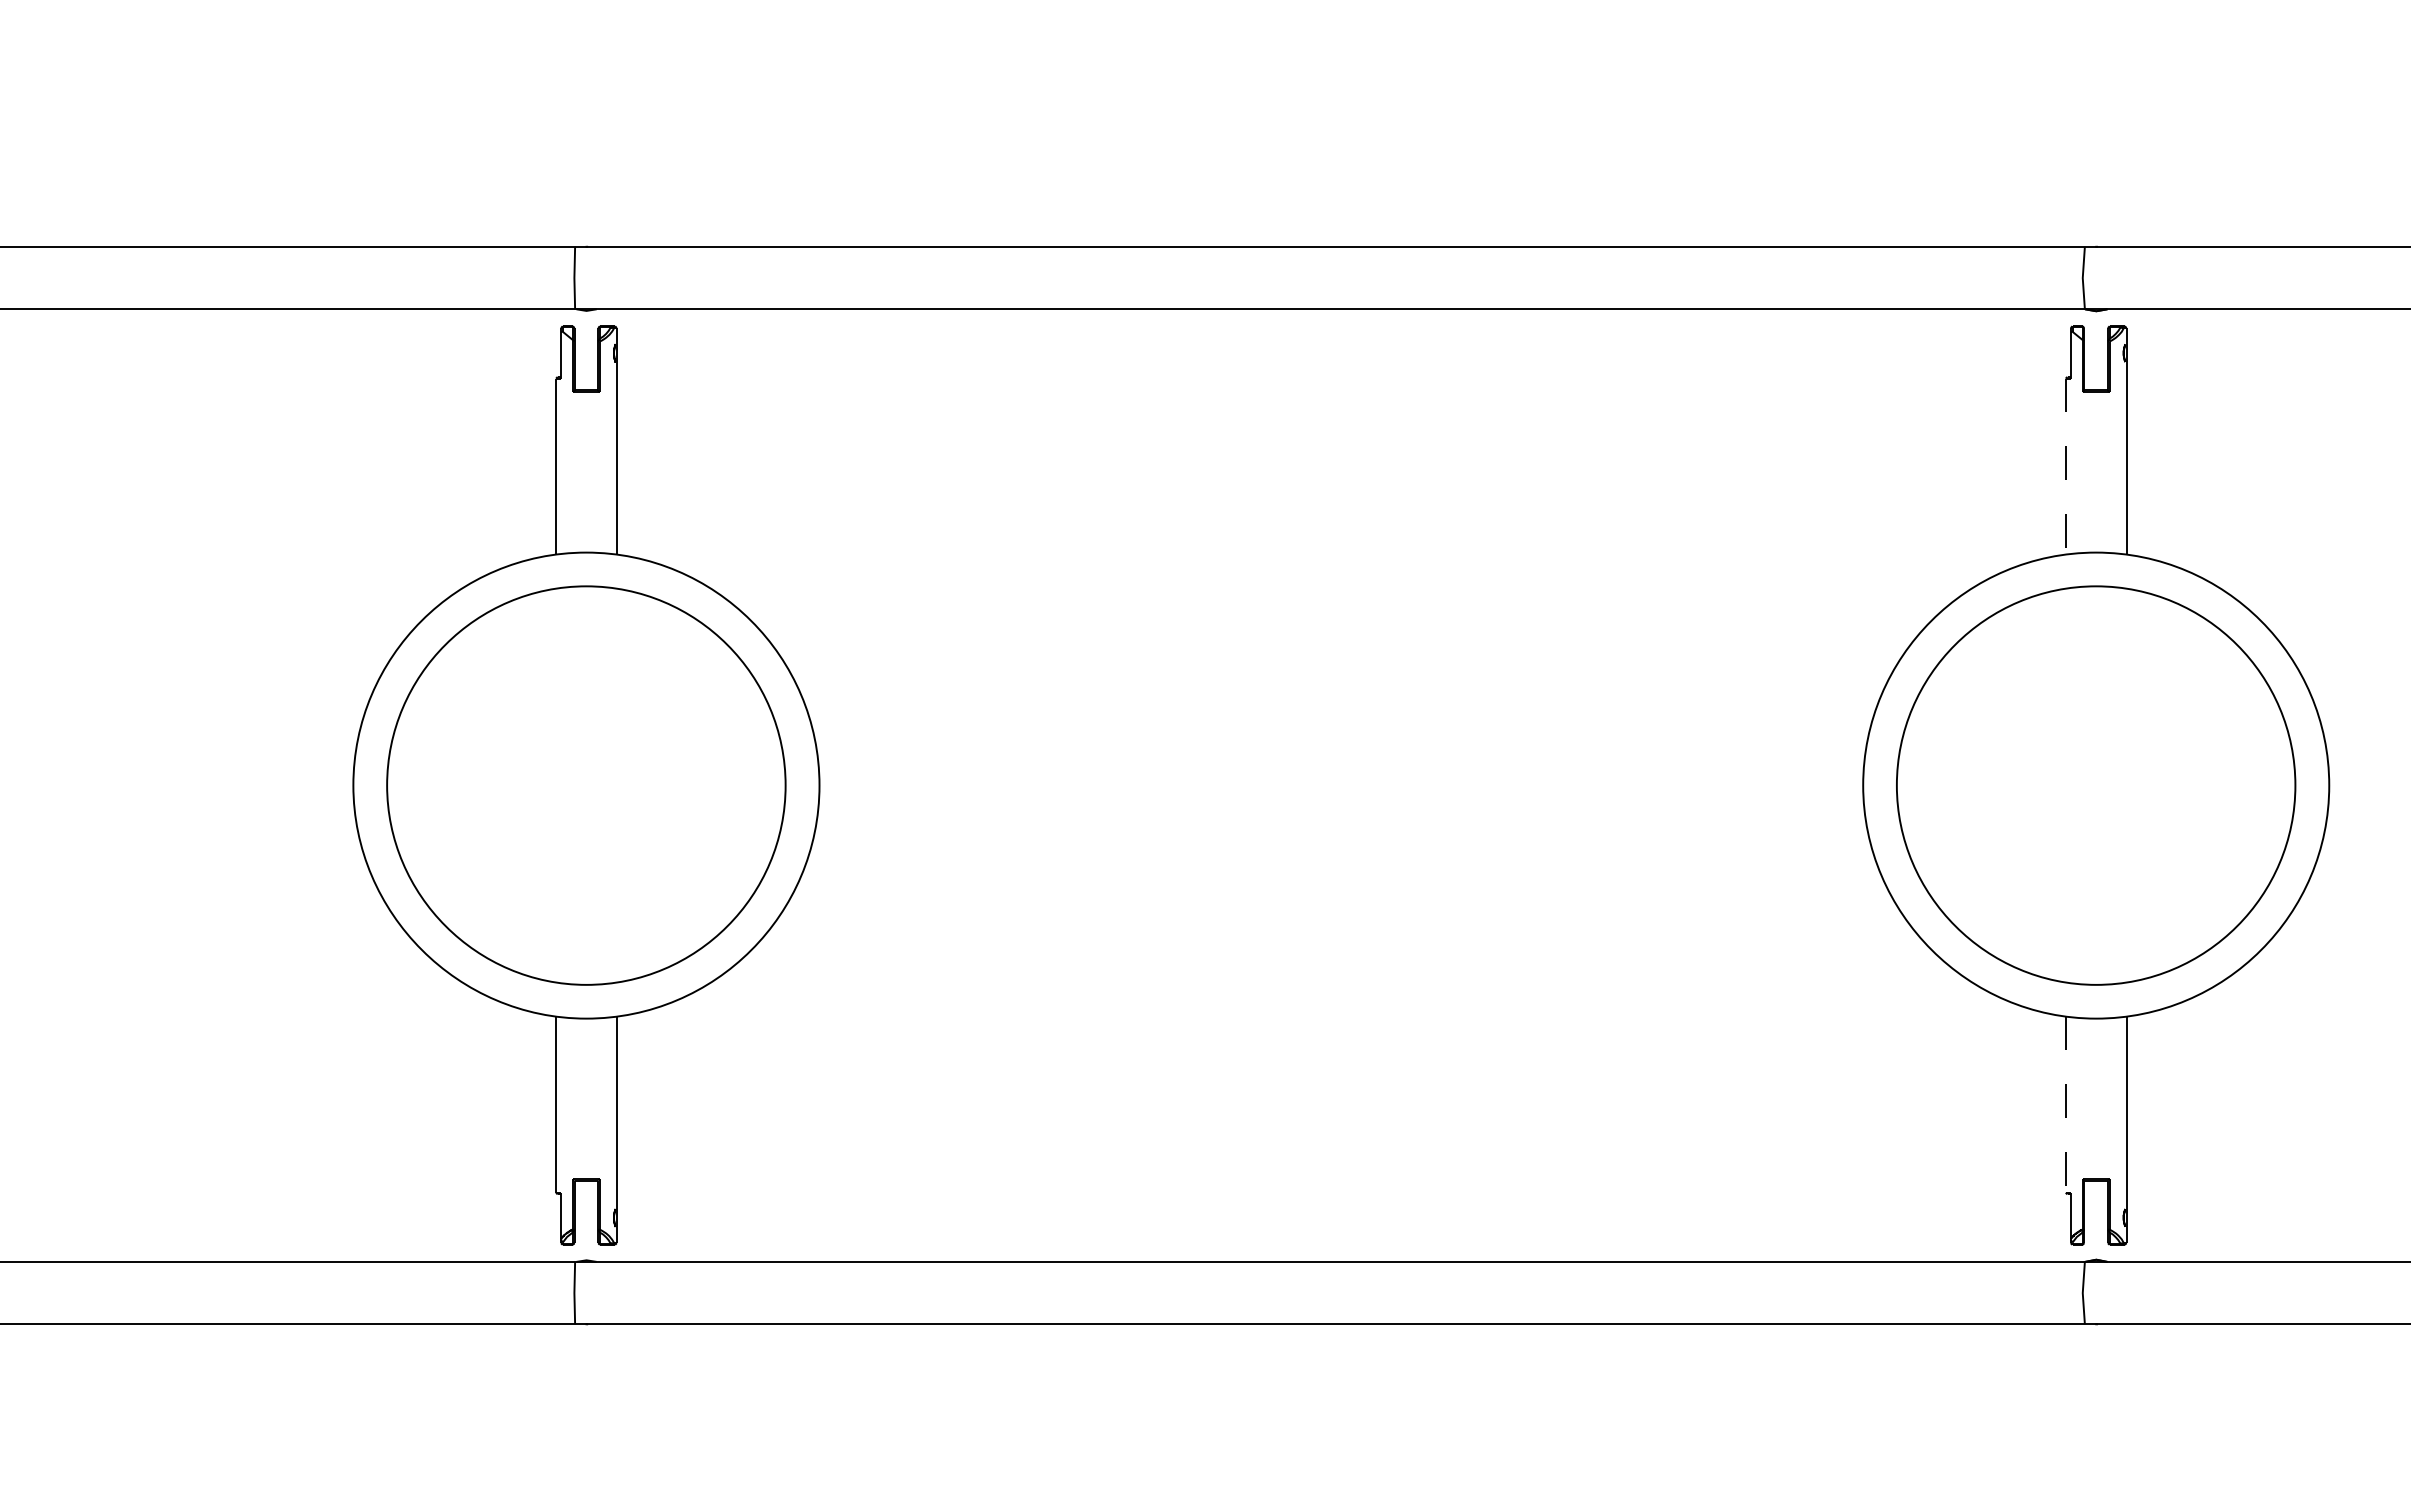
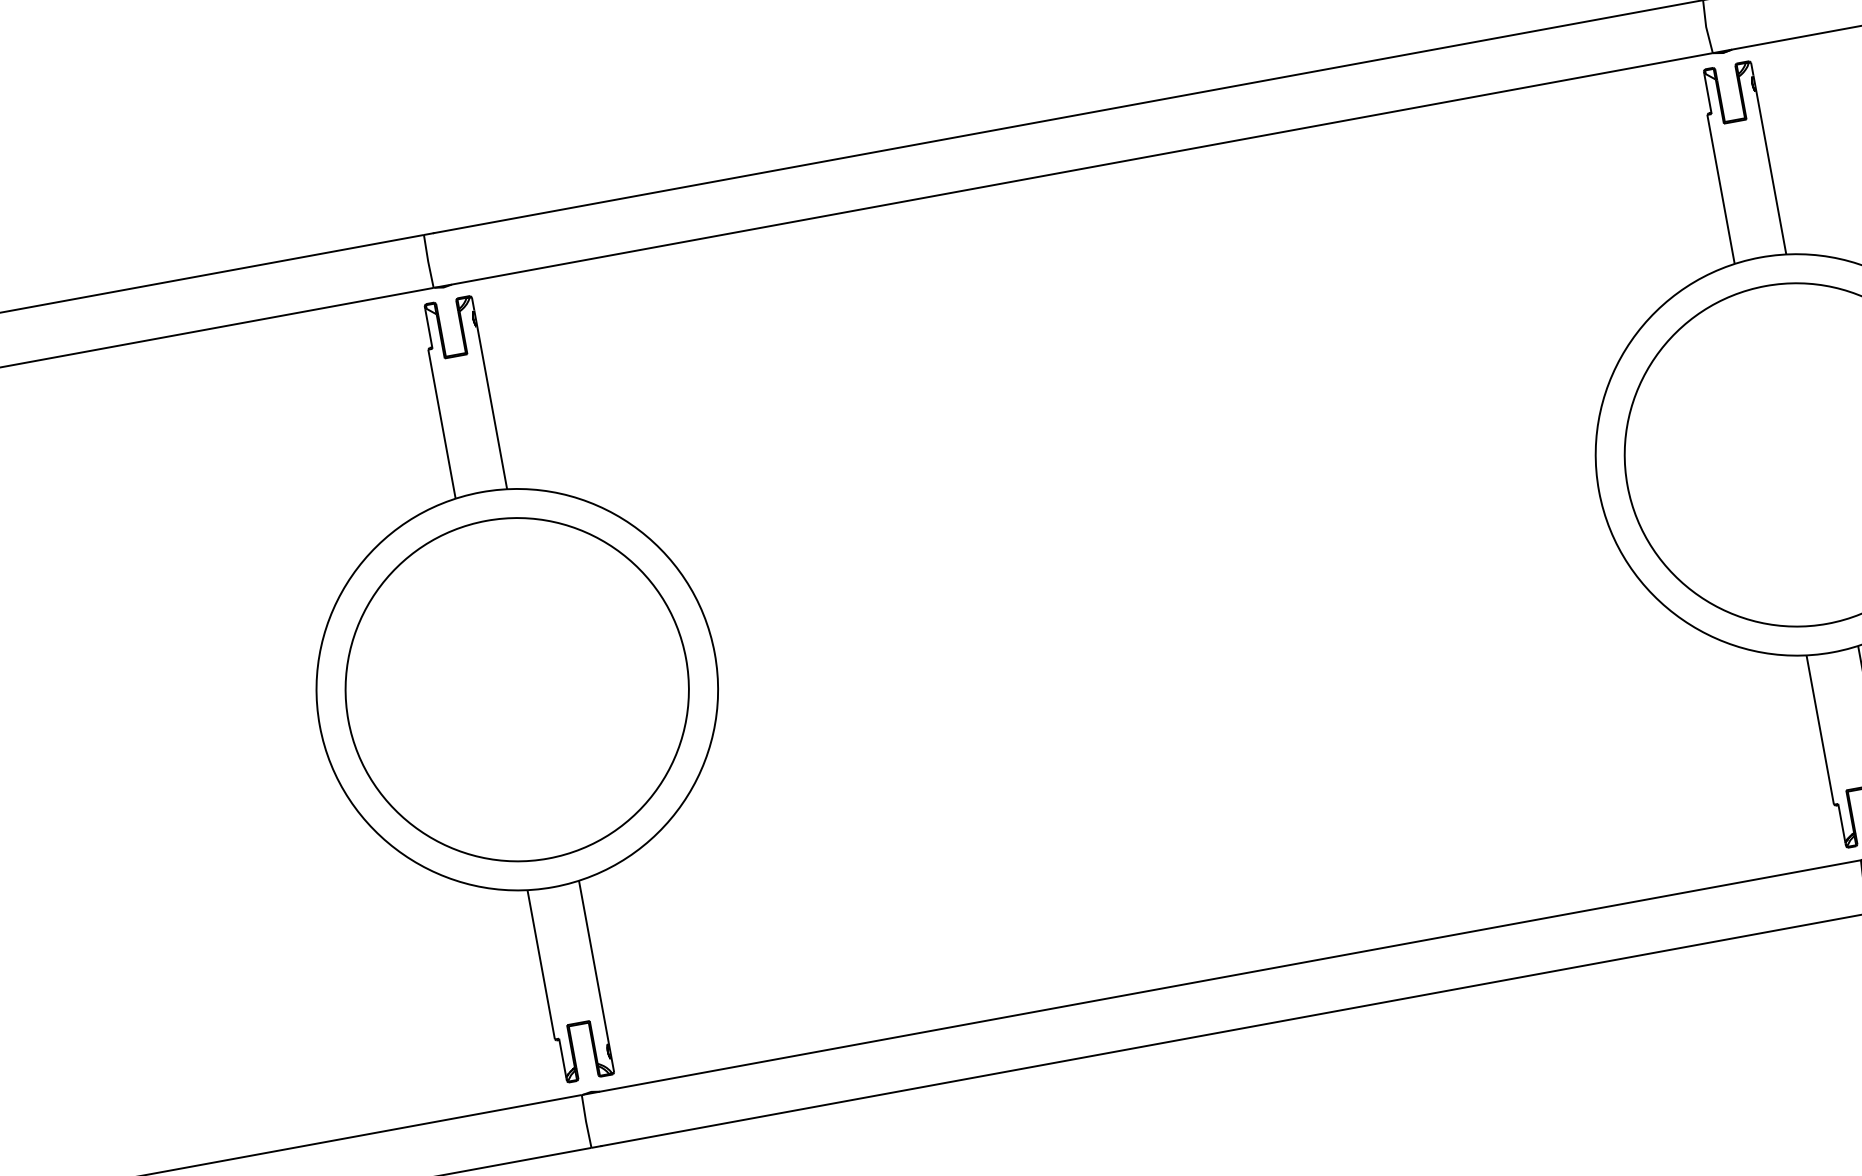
line: (2065, 466) -> (1720, 189), dashed -> solid
line: (2065, 1105) -> (1820, 730), dashed -> solid

